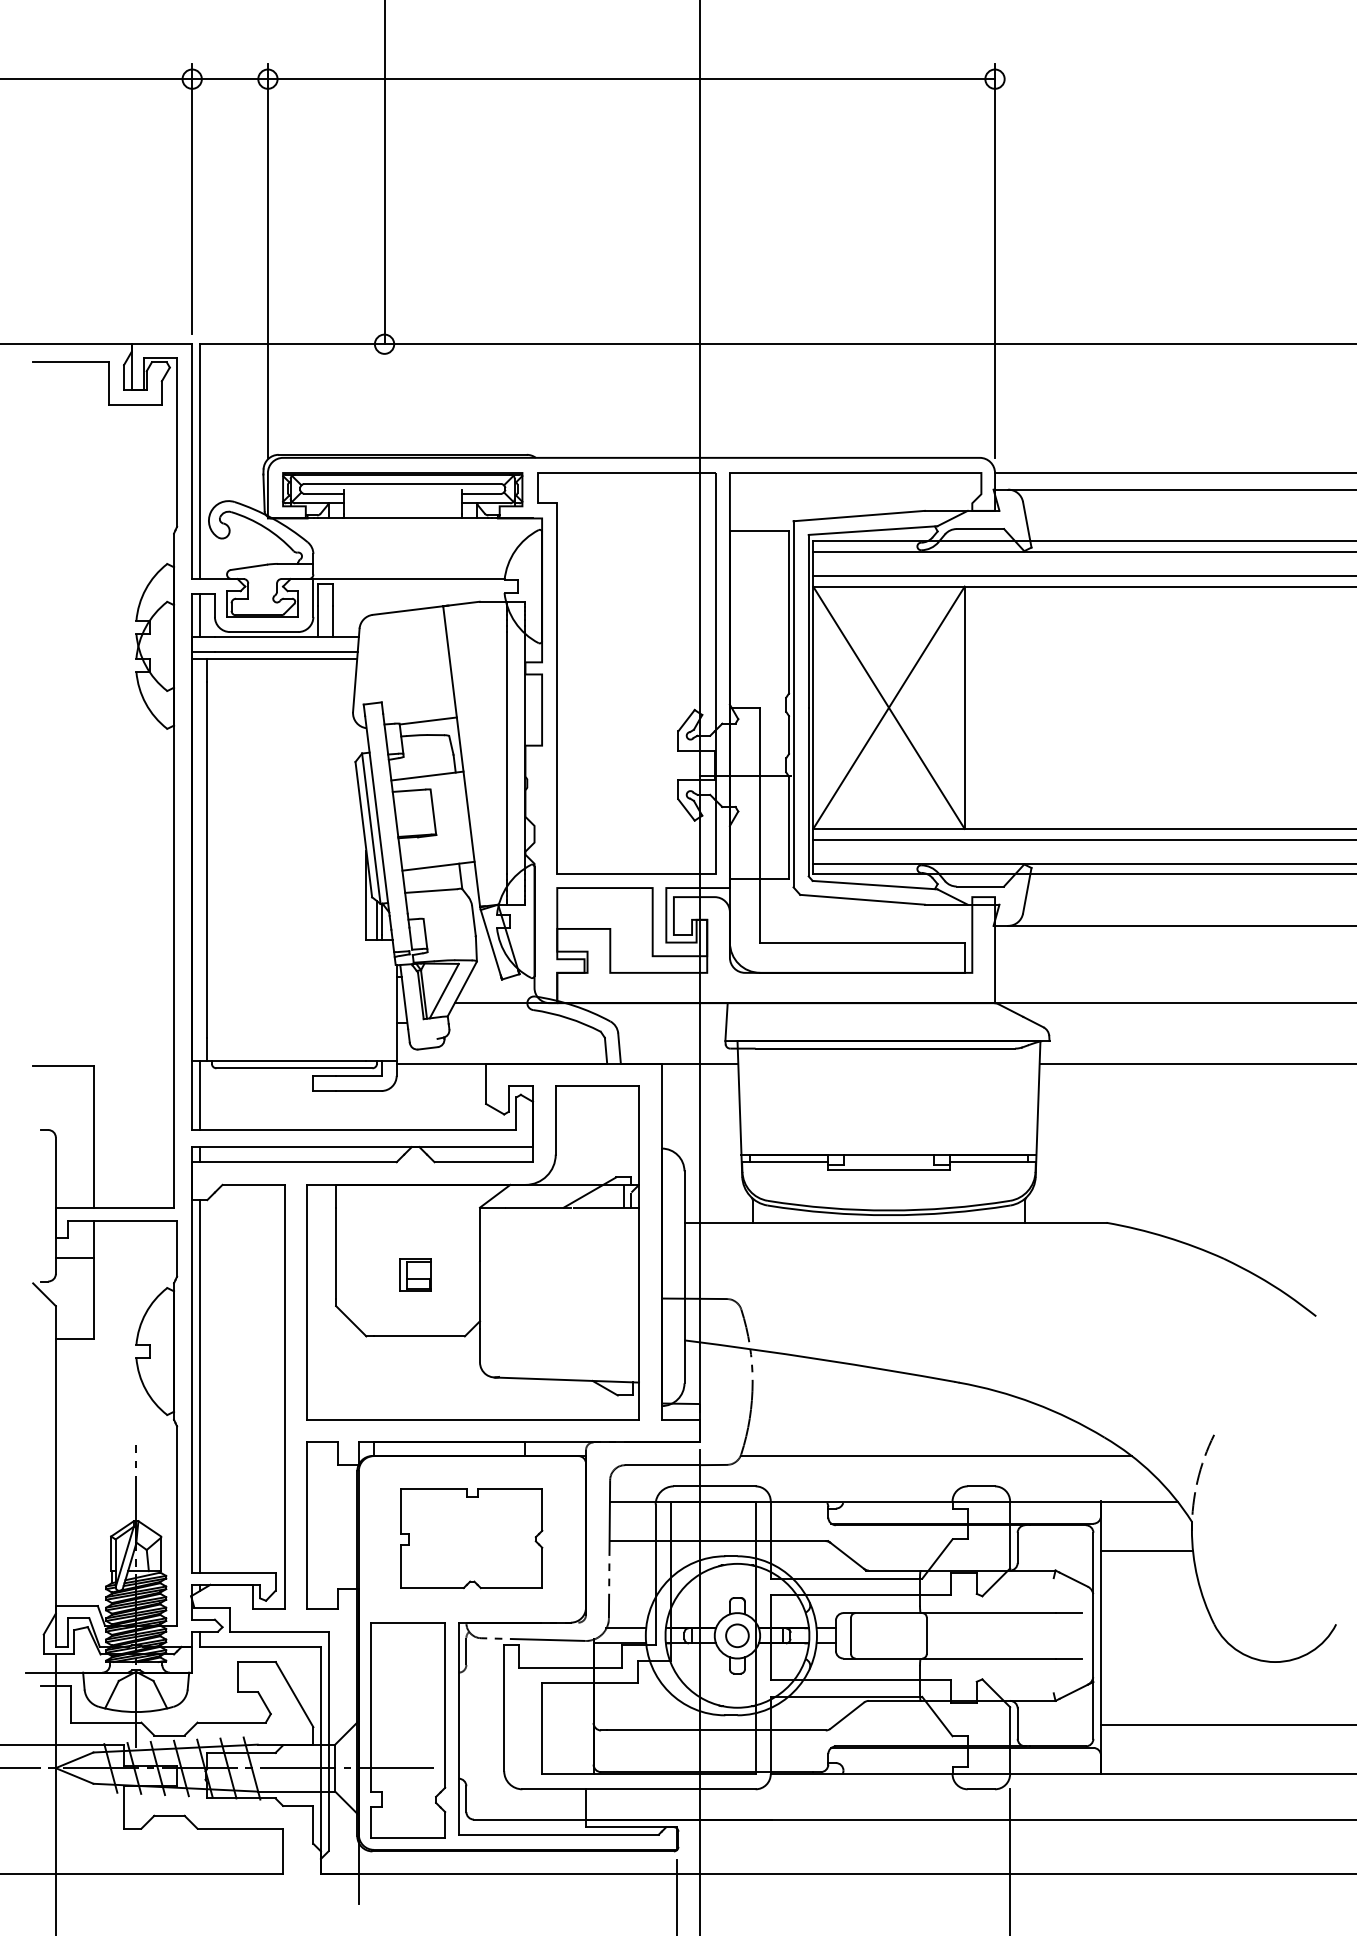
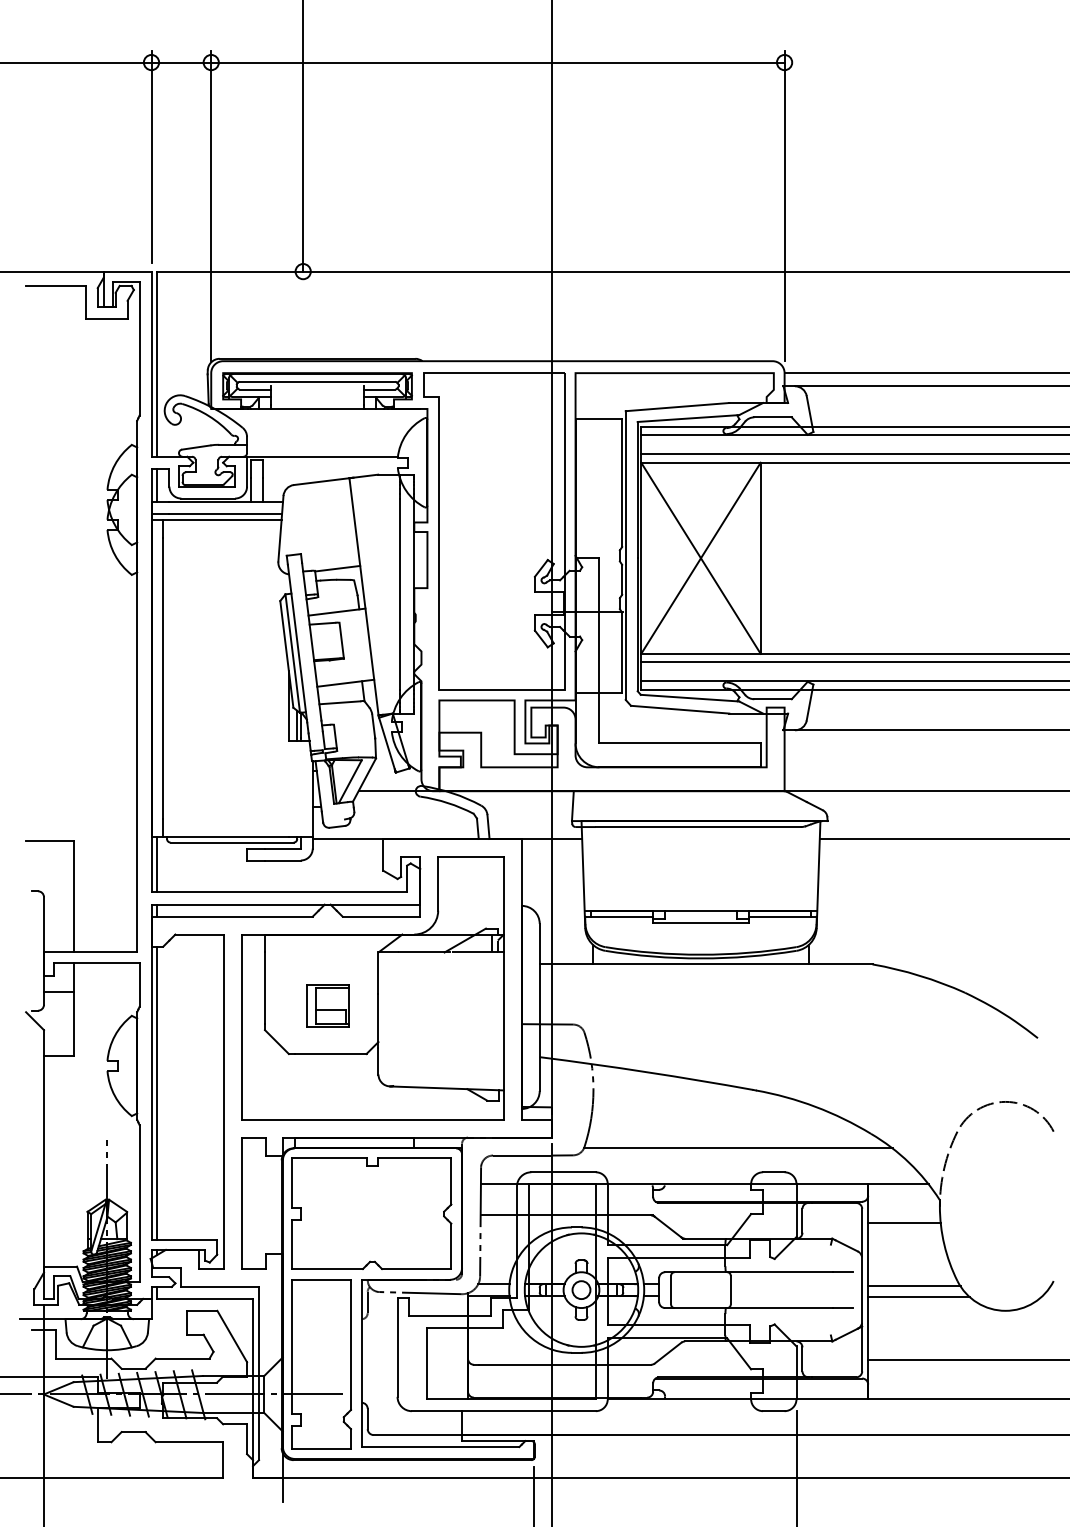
part: (415, 1275) -> (327, 1005), size x1.67
arc: (1277, 1398) -> (1007, 1102), added
part: (471, 1538) -> (371, 1213), size x1.43
line: (1159, 1631) -> (914, 1286), added
line: (1165, 1644) -> (919, 1296), added

